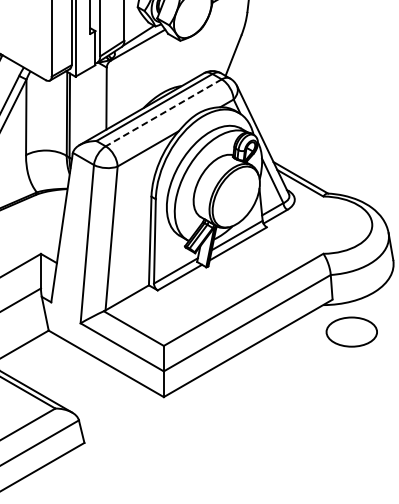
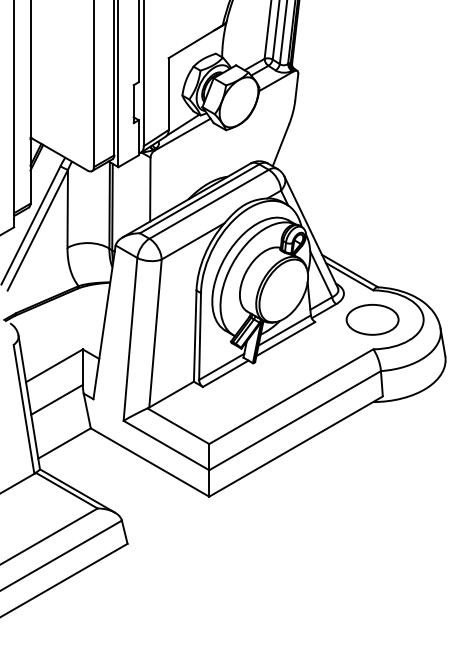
line: (164, 113) -> (209, 204), dashed -> solid
part: (351, 331) -> (372, 319), moved

